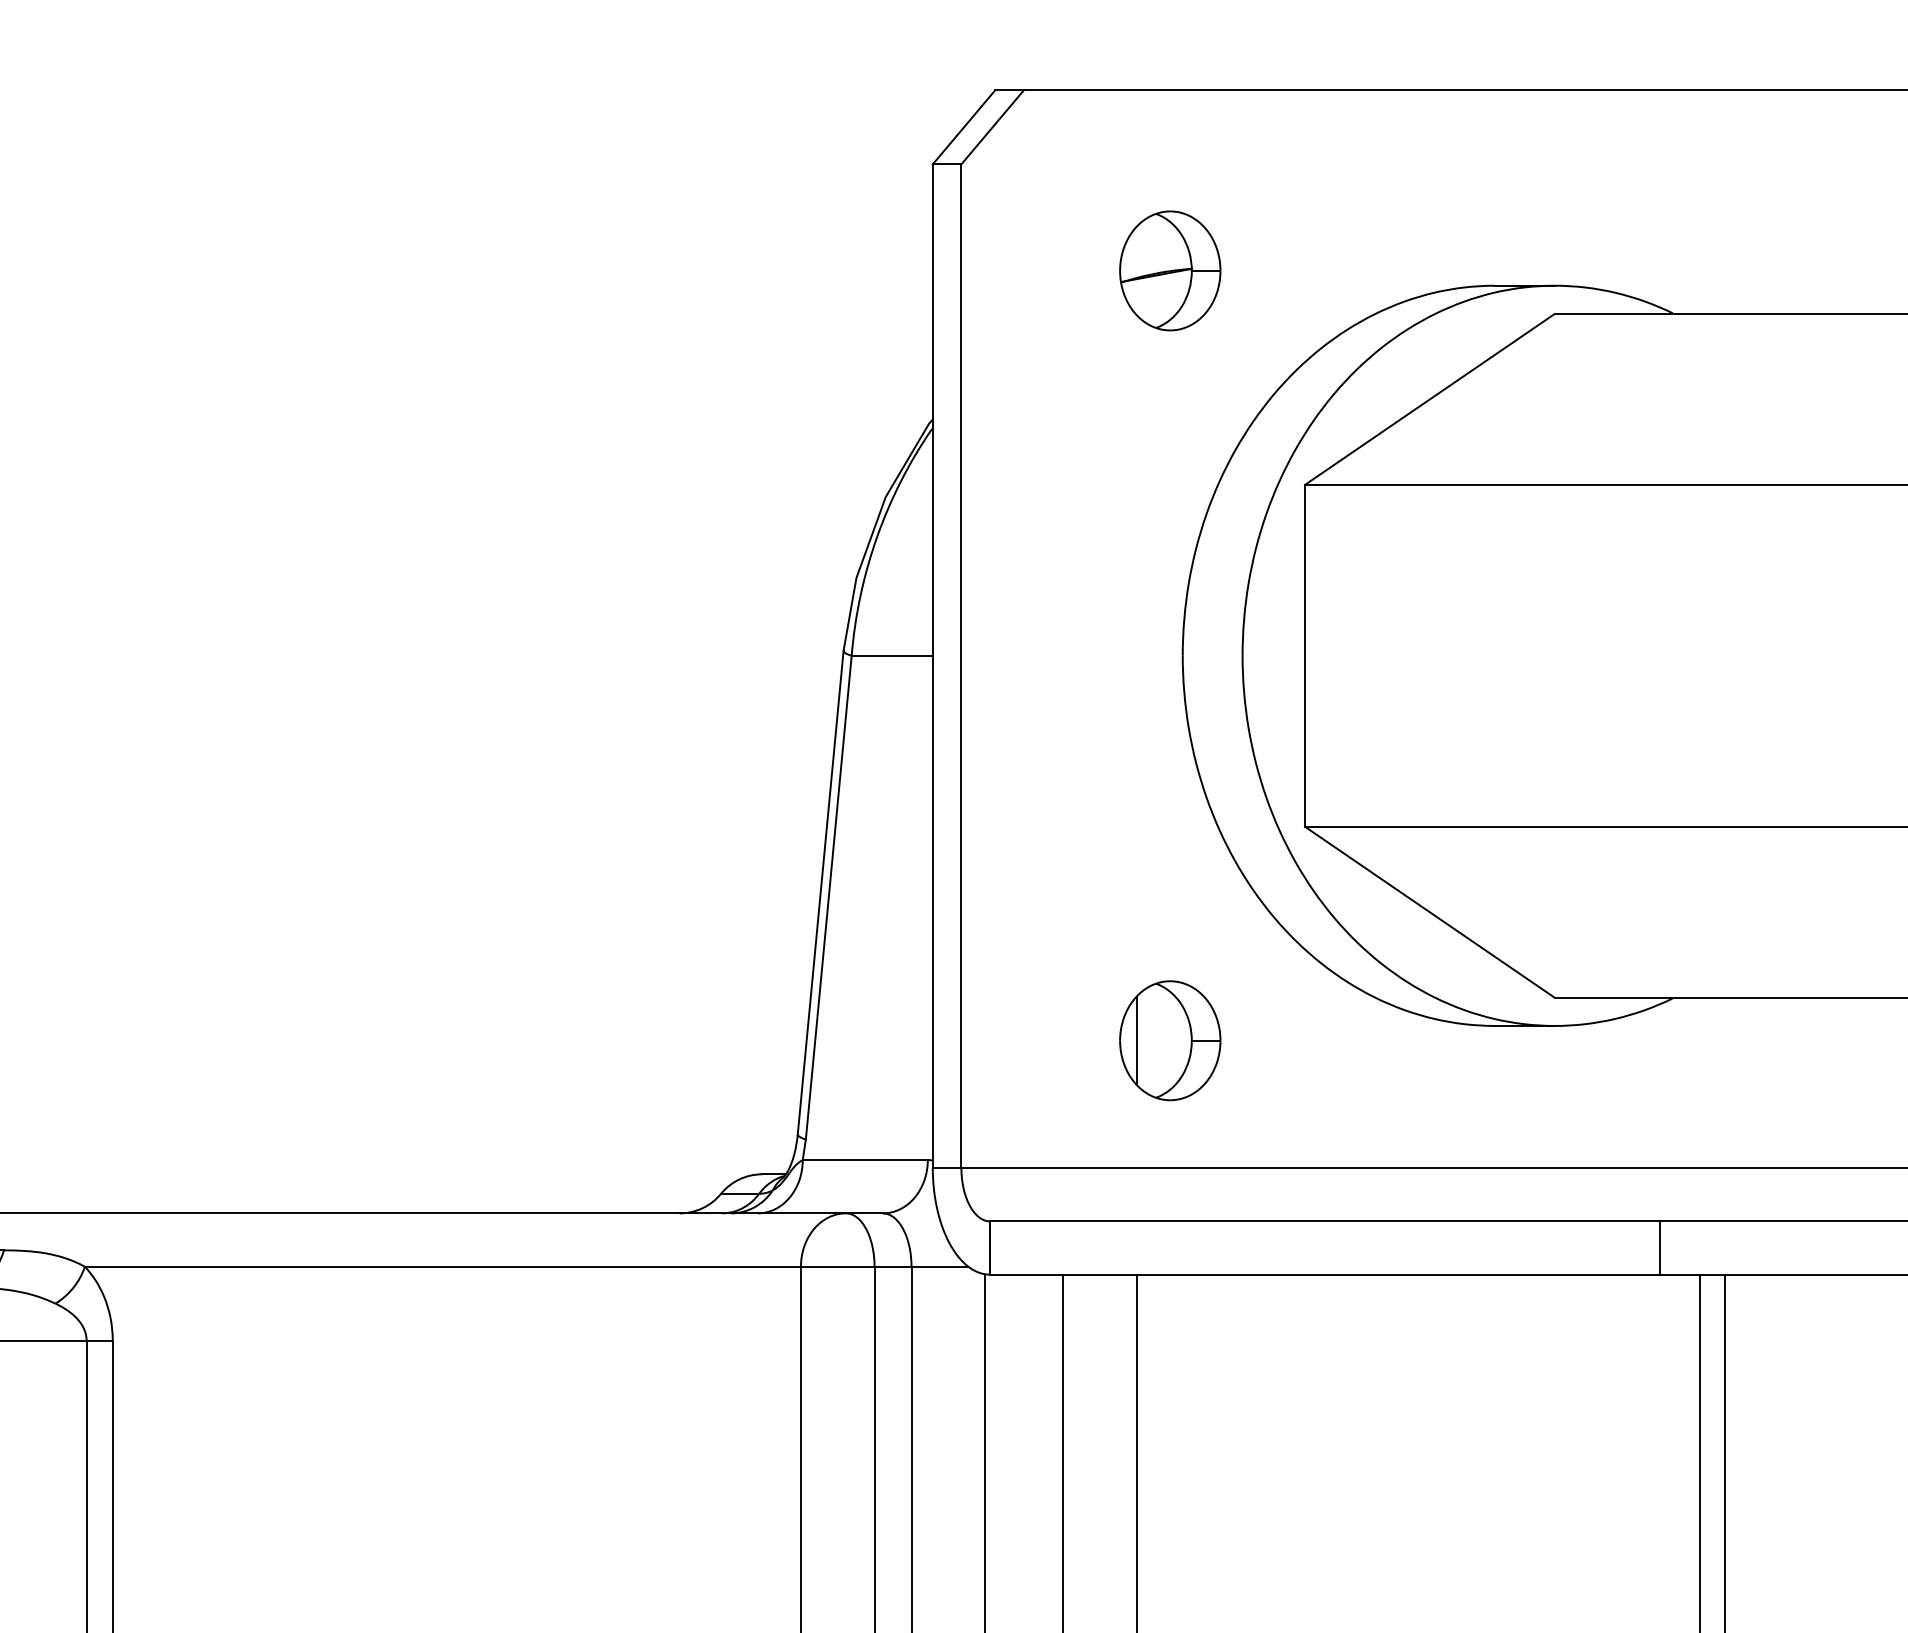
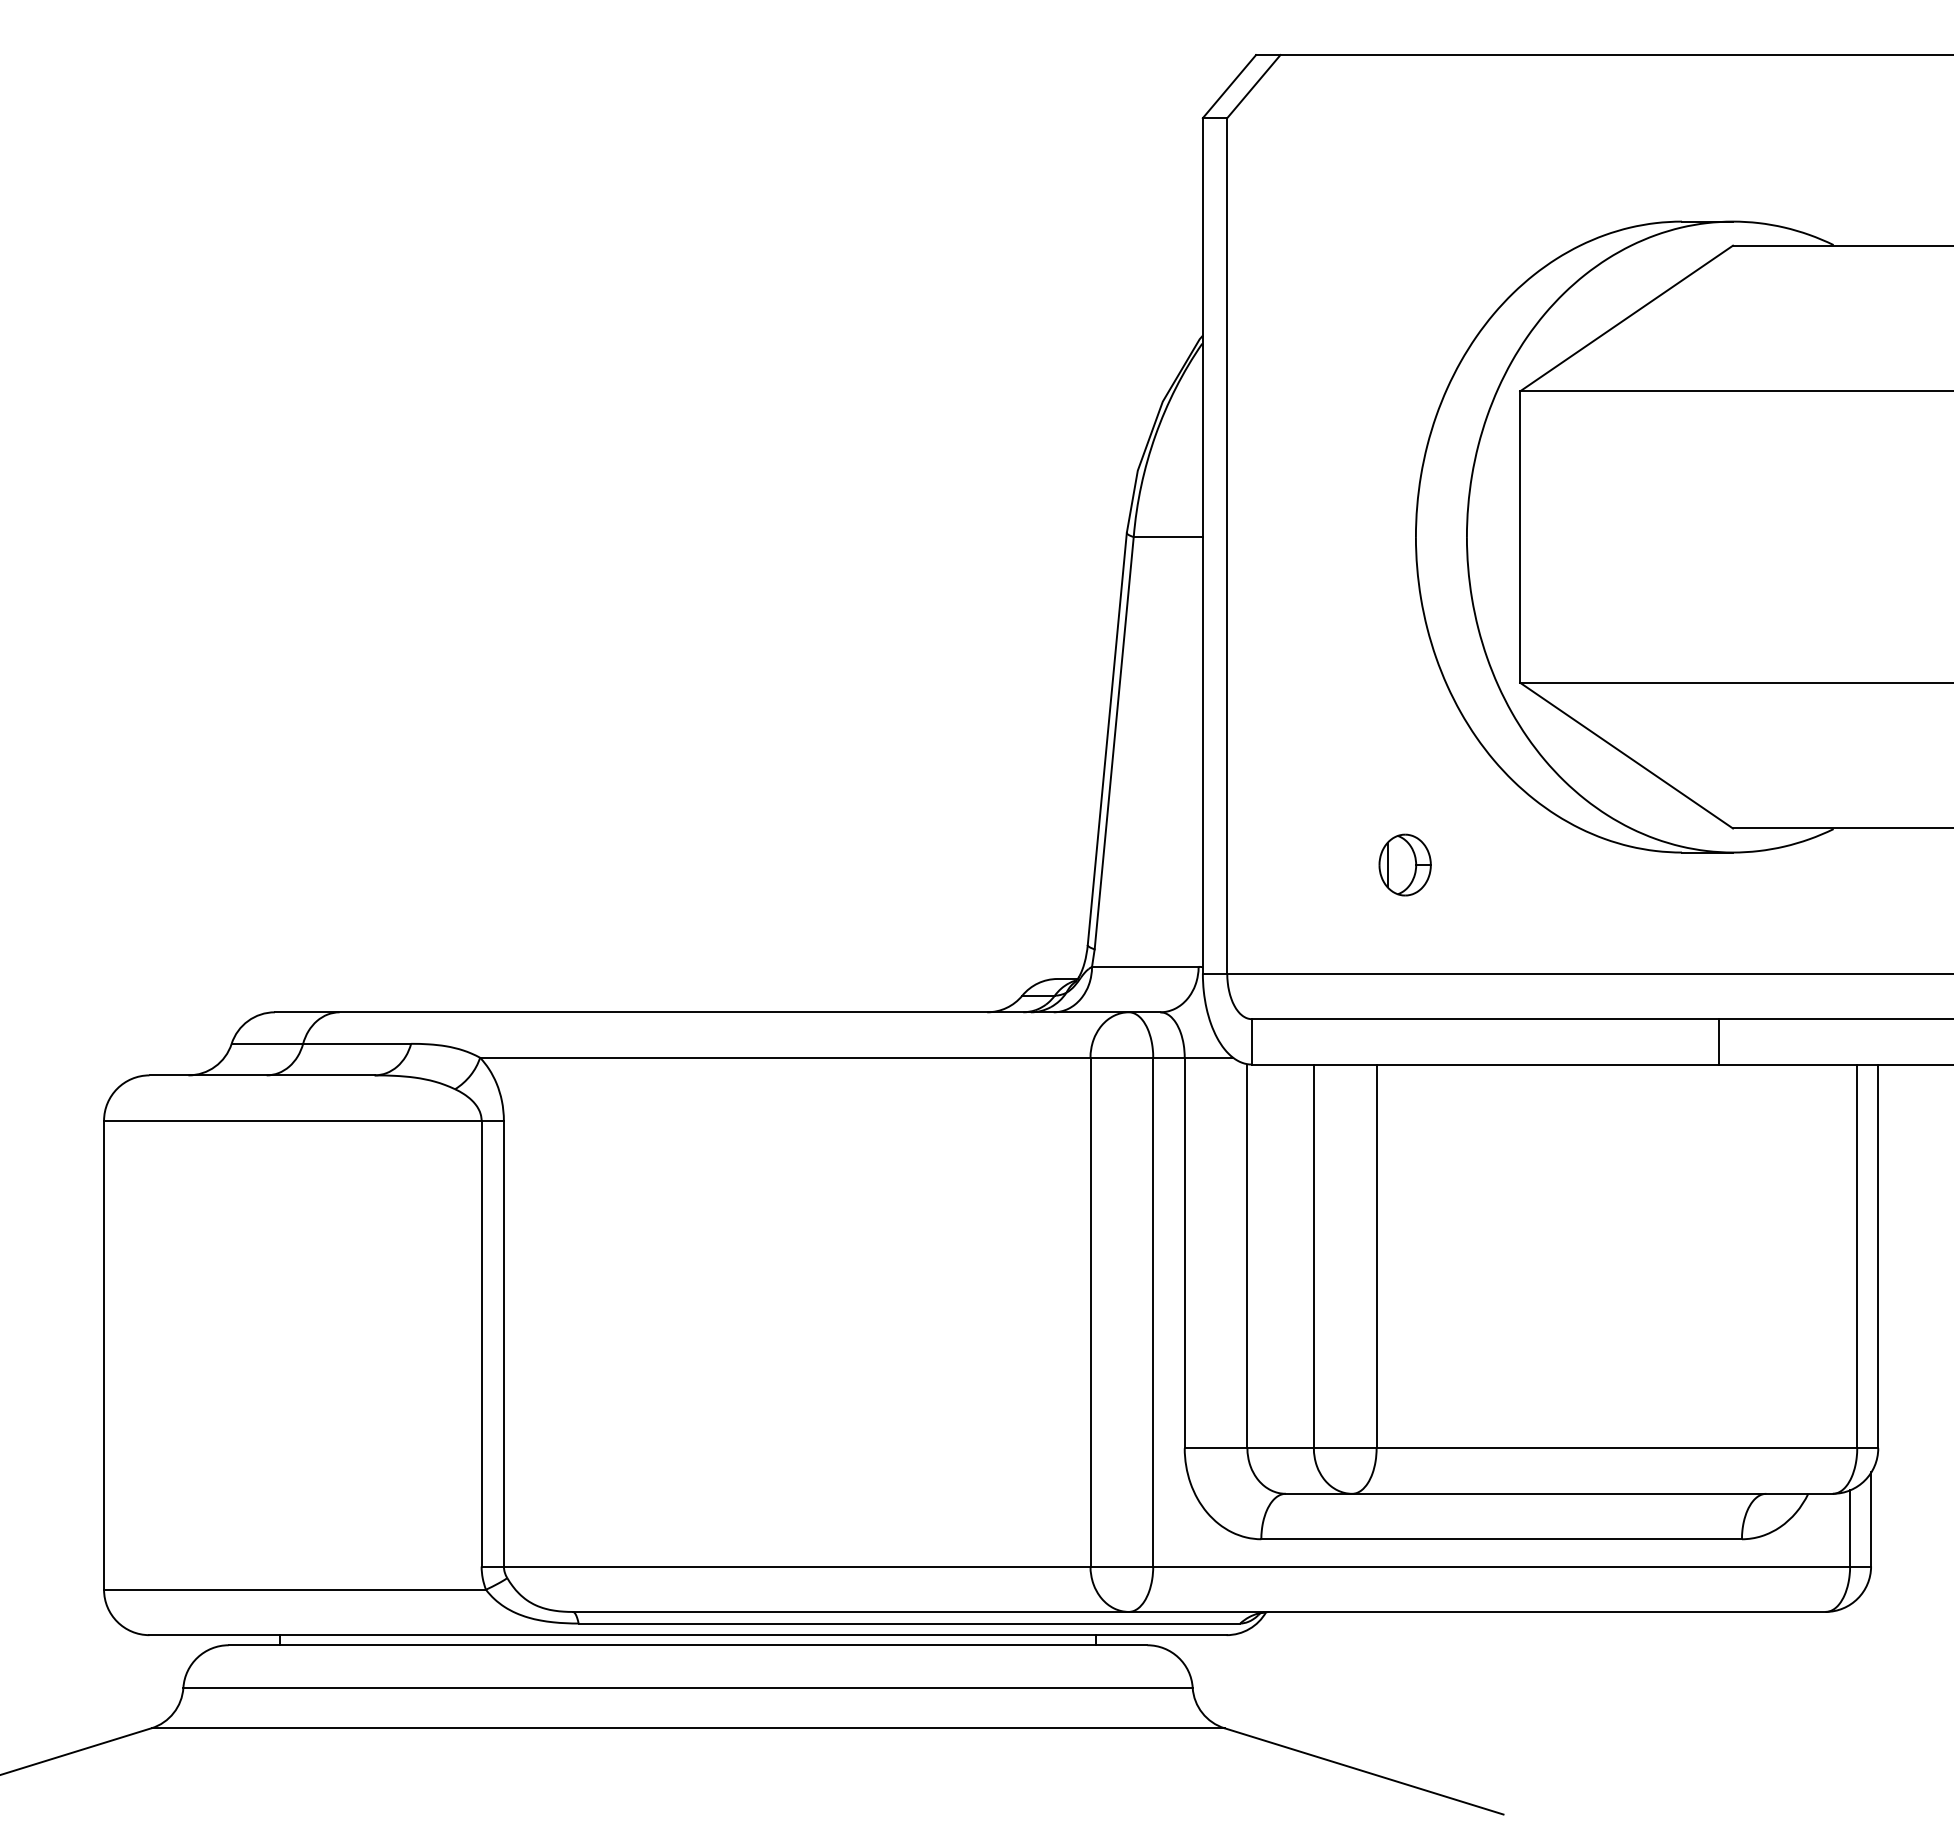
part: (1169, 270) -> (1404, 208), removed
part: (1169, 1039) -> (1404, 864), size x0.6
line: (1660, 1247) -> (1719, 1041), moved

